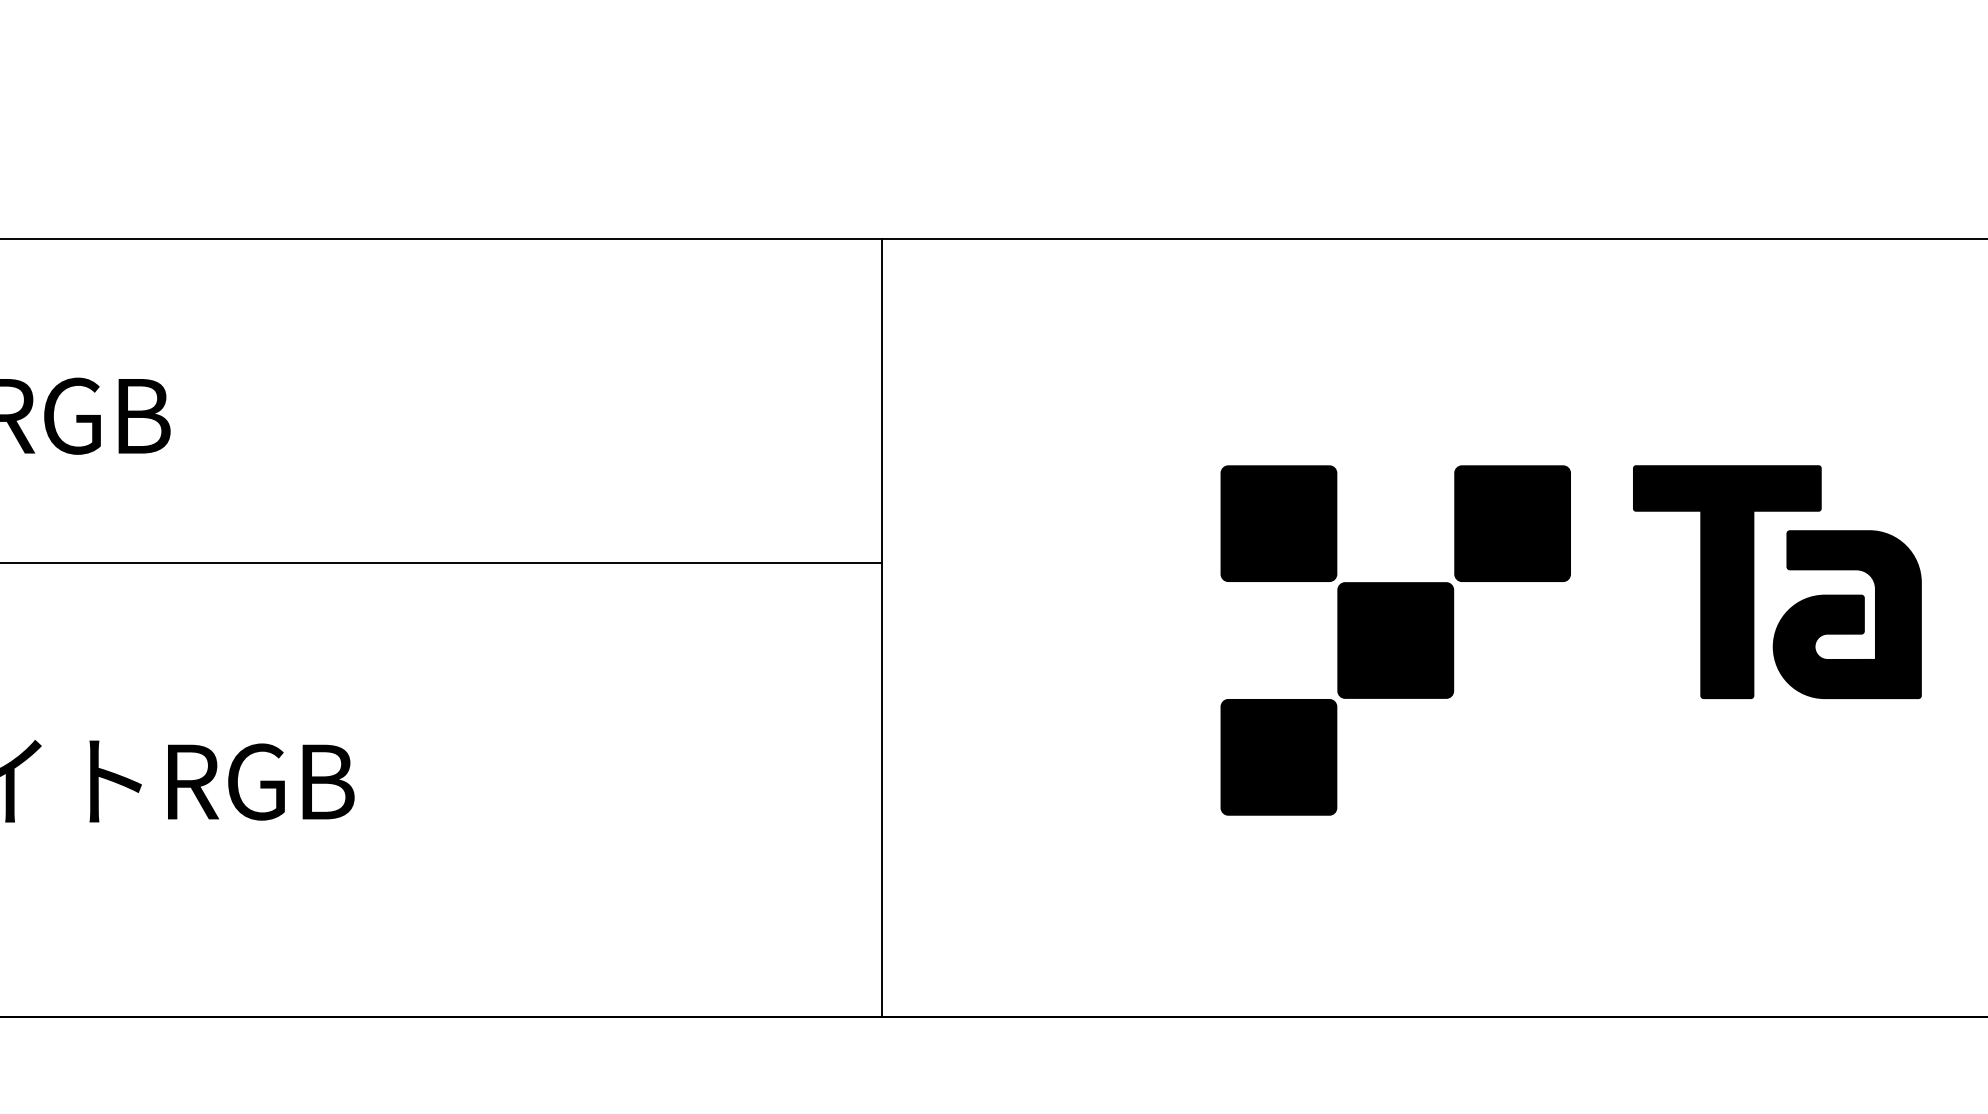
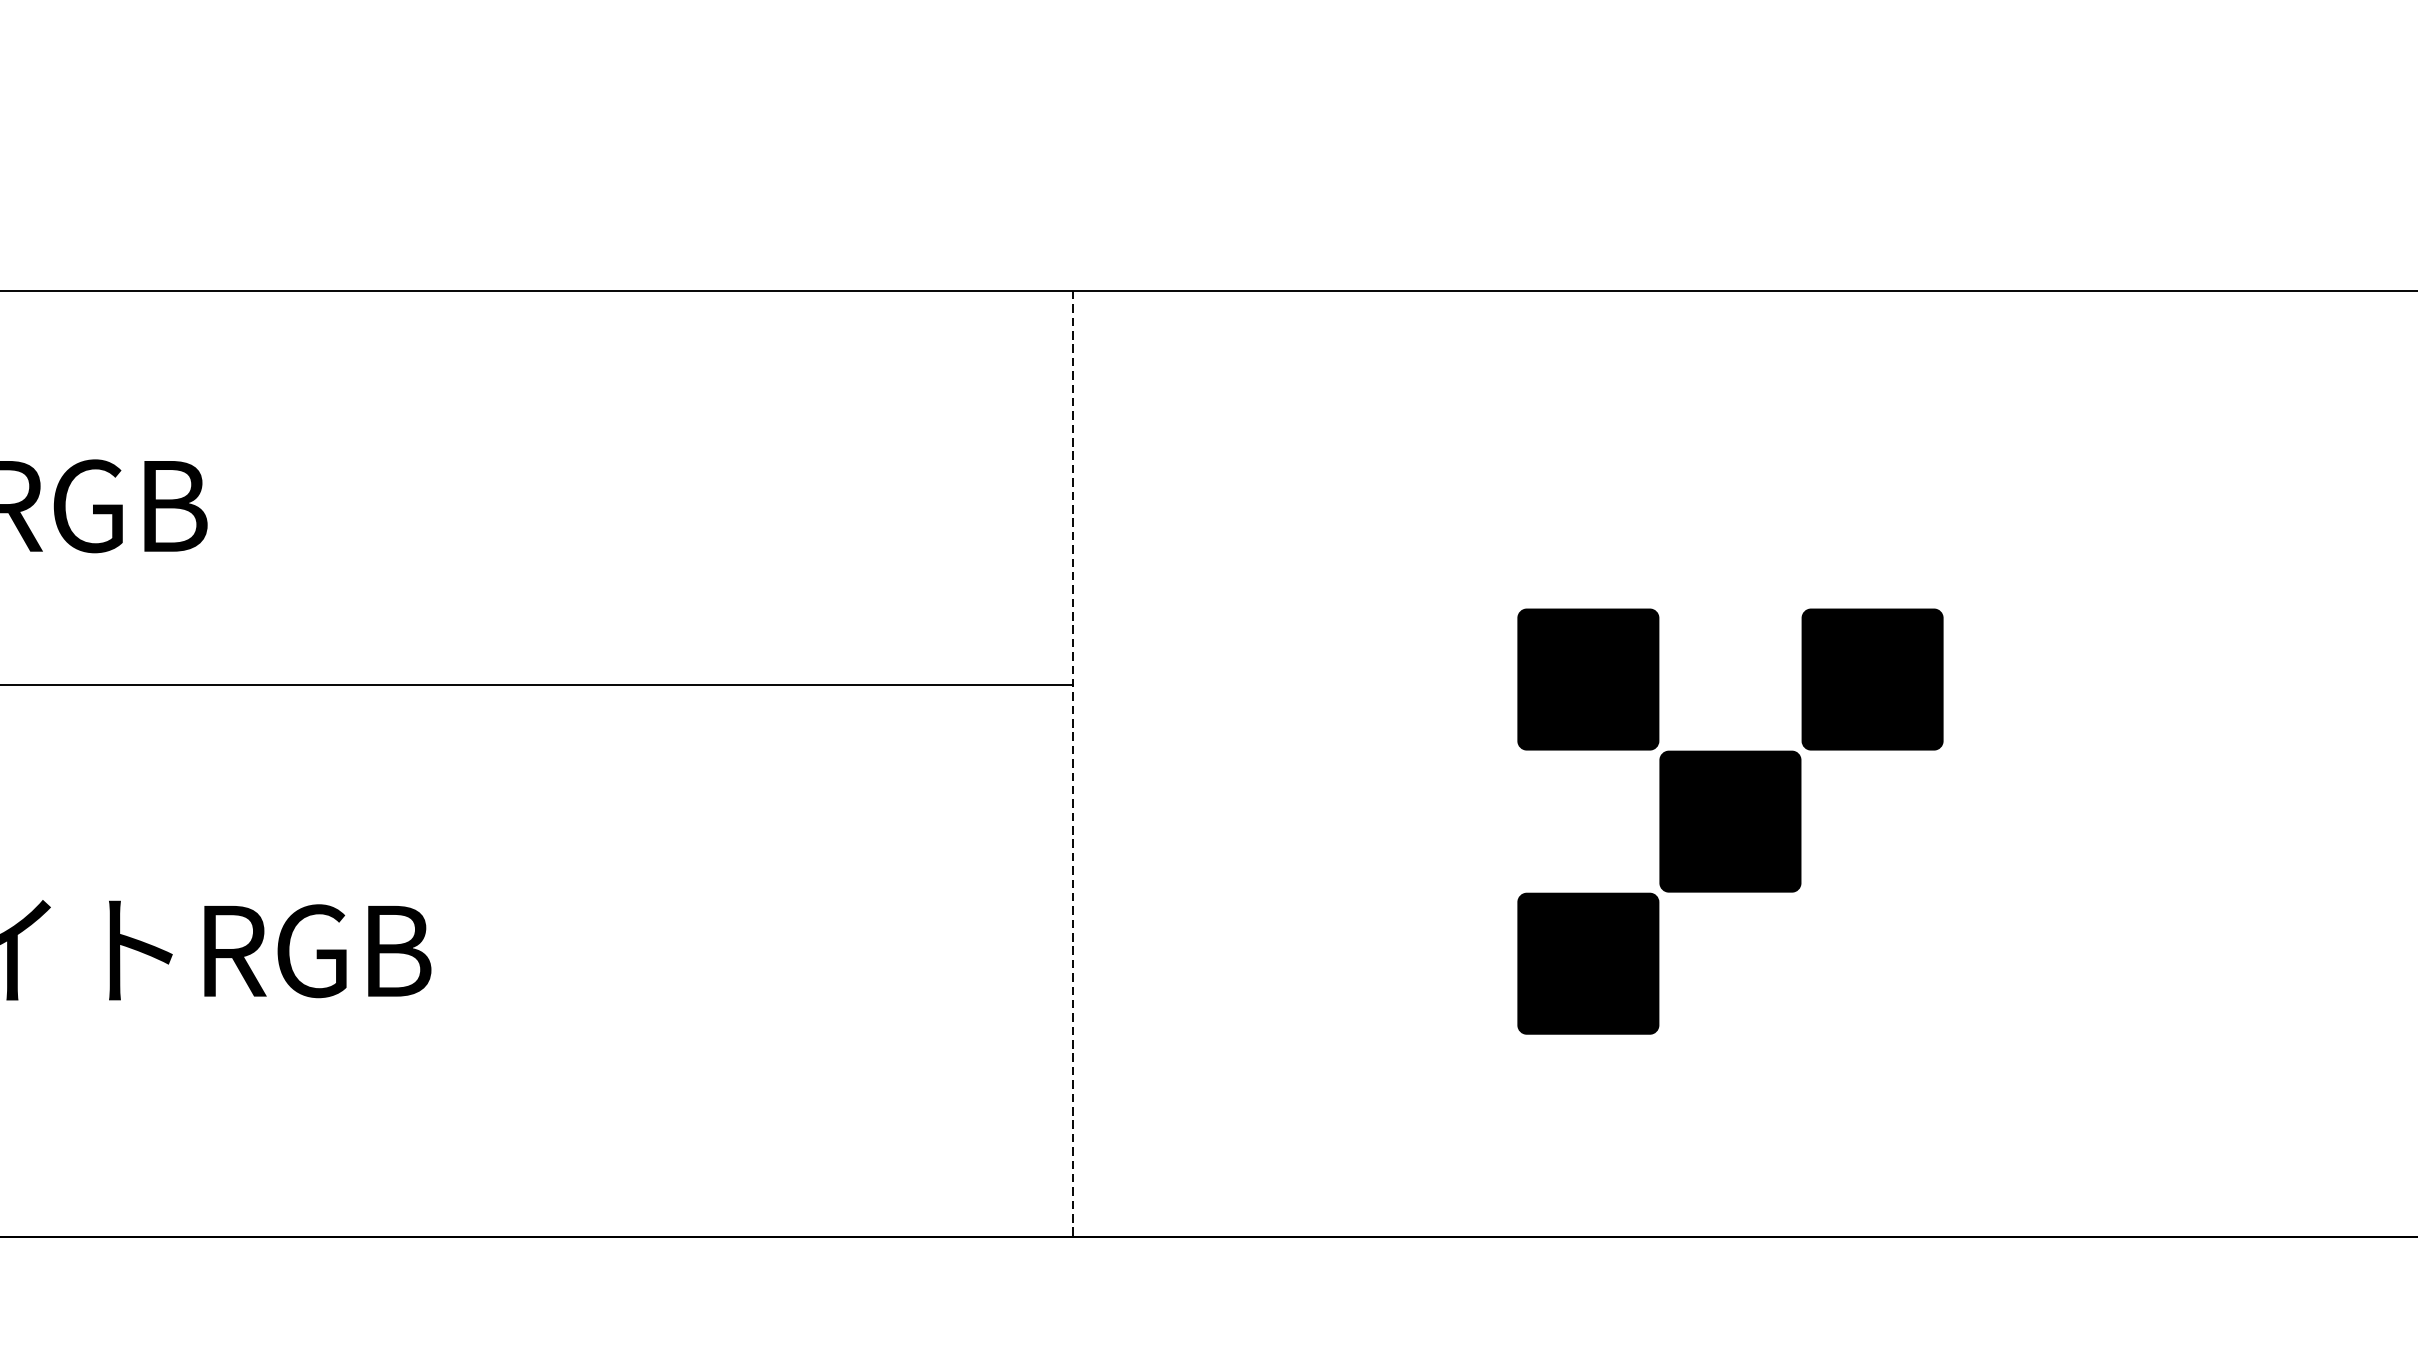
fill: (1726, 582) -> (2099, 708), removed
part: (1846, 614) -> (2245, 747), removed
line: (881, 628) -> (1072, 764), solid -> dashed
part: (1395, 640) -> (1730, 821), moved

